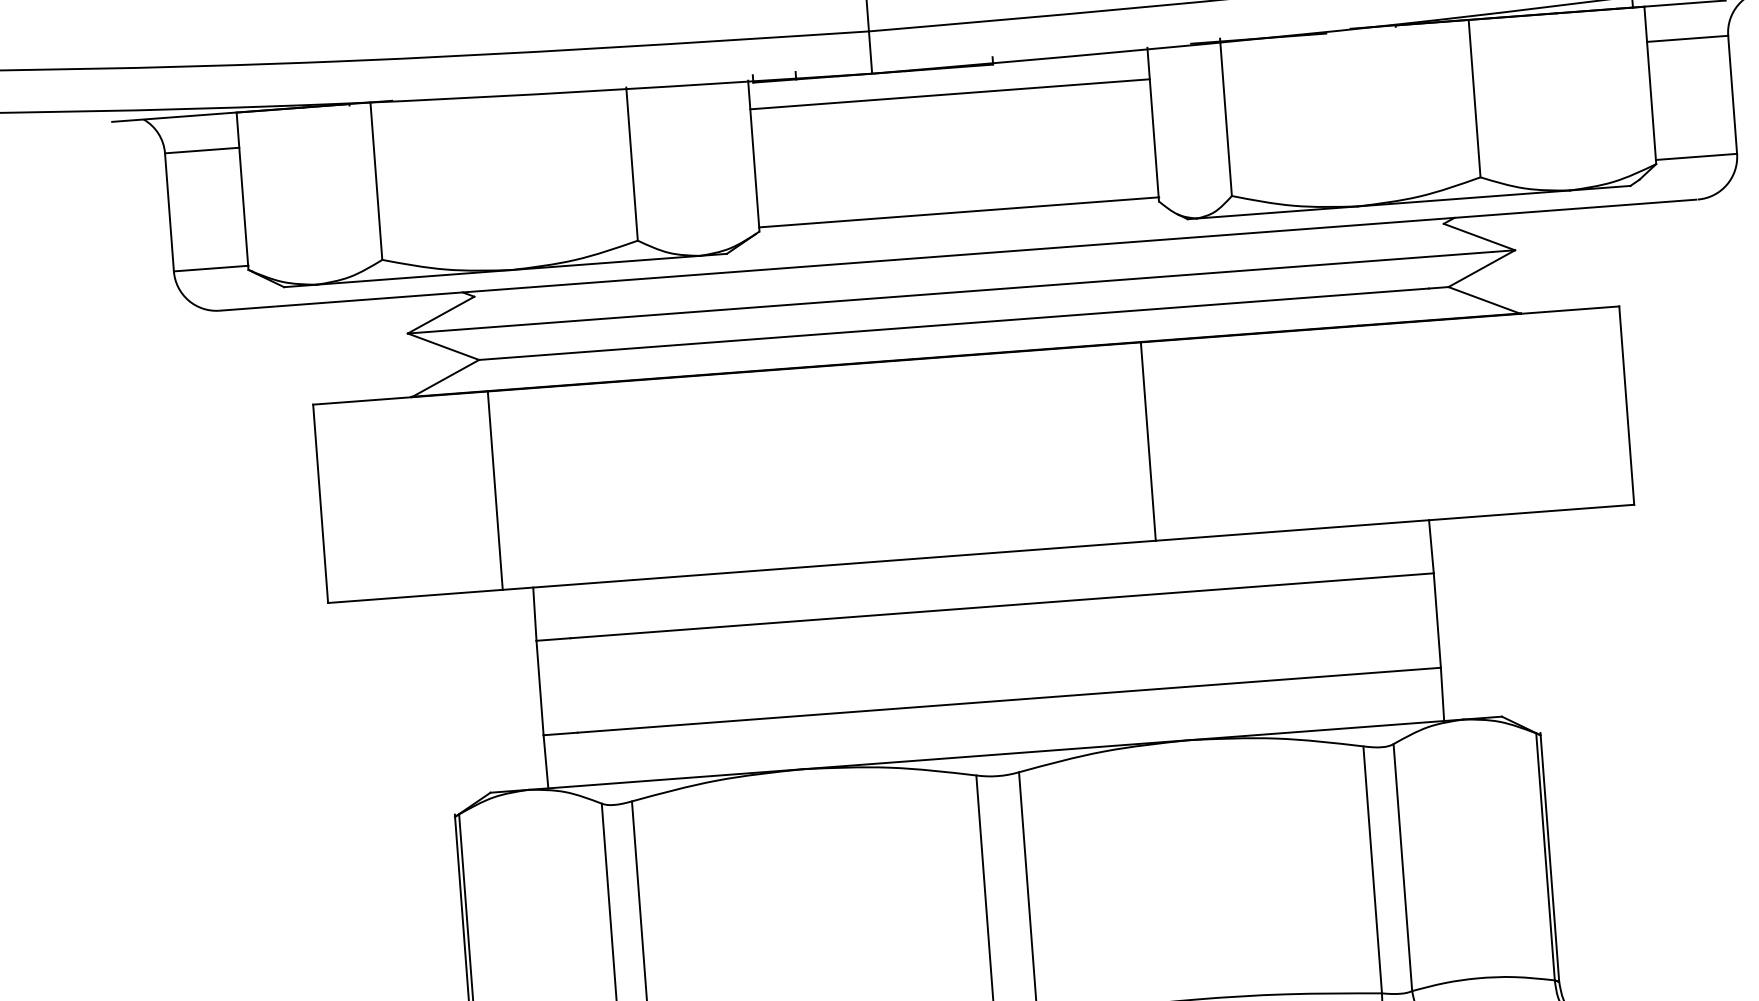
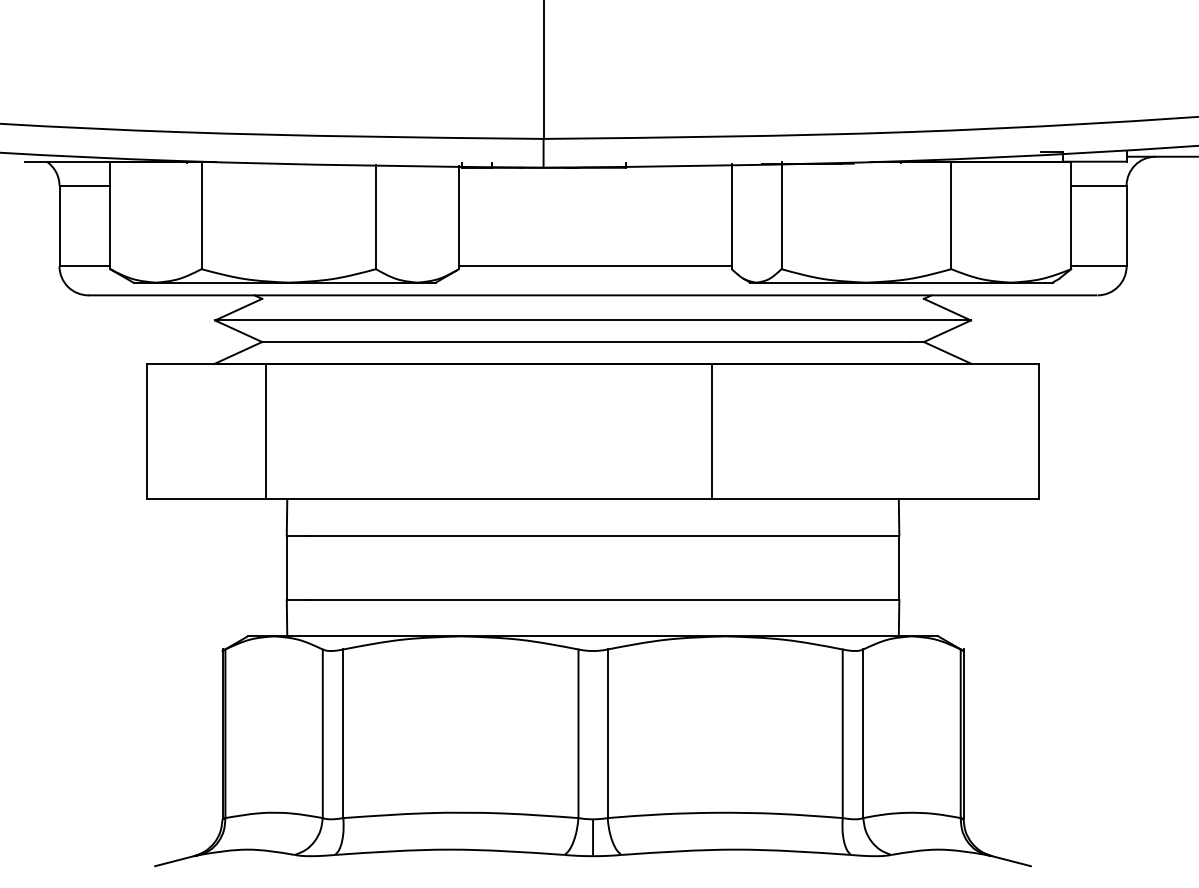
line: (950, 93) -> (595, 185), removed

